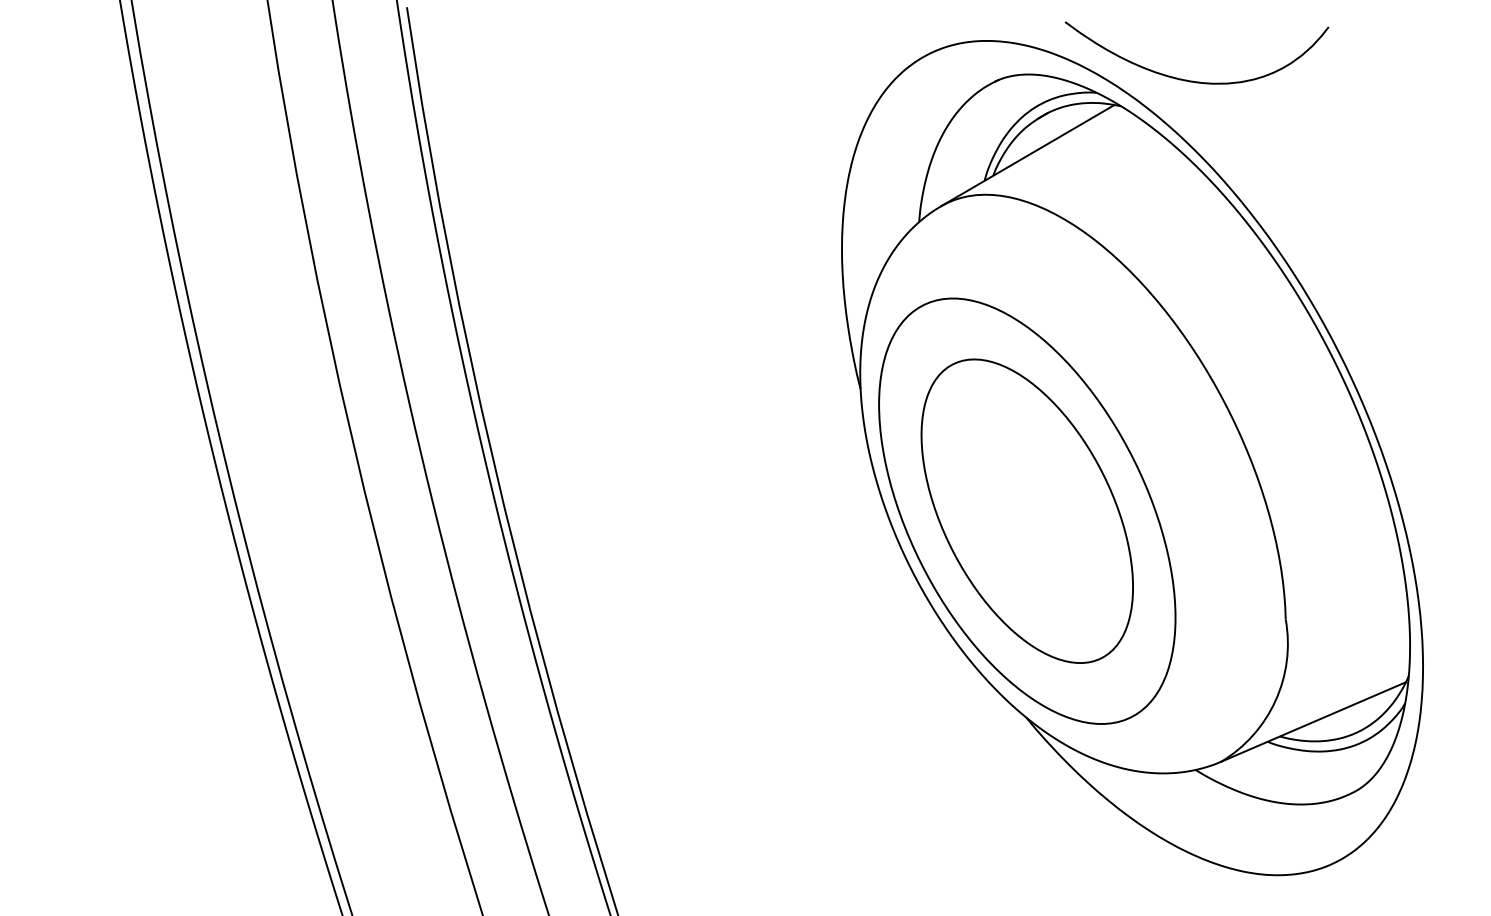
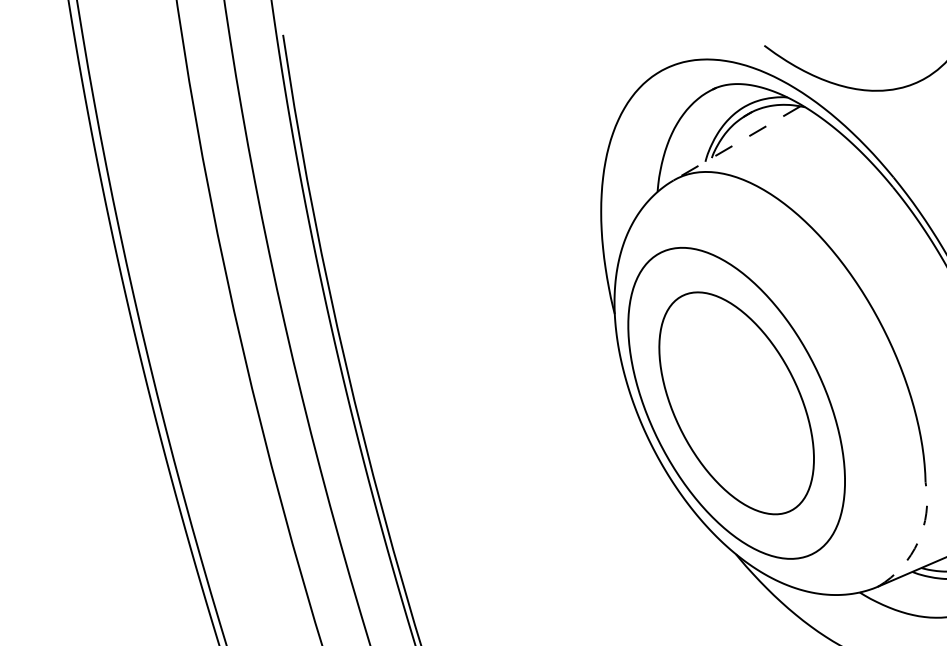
line: (1027, 155) -> (736, 143), solid -> dashed
arc: (1275, 700) -> (918, 541), solid -> dashed

